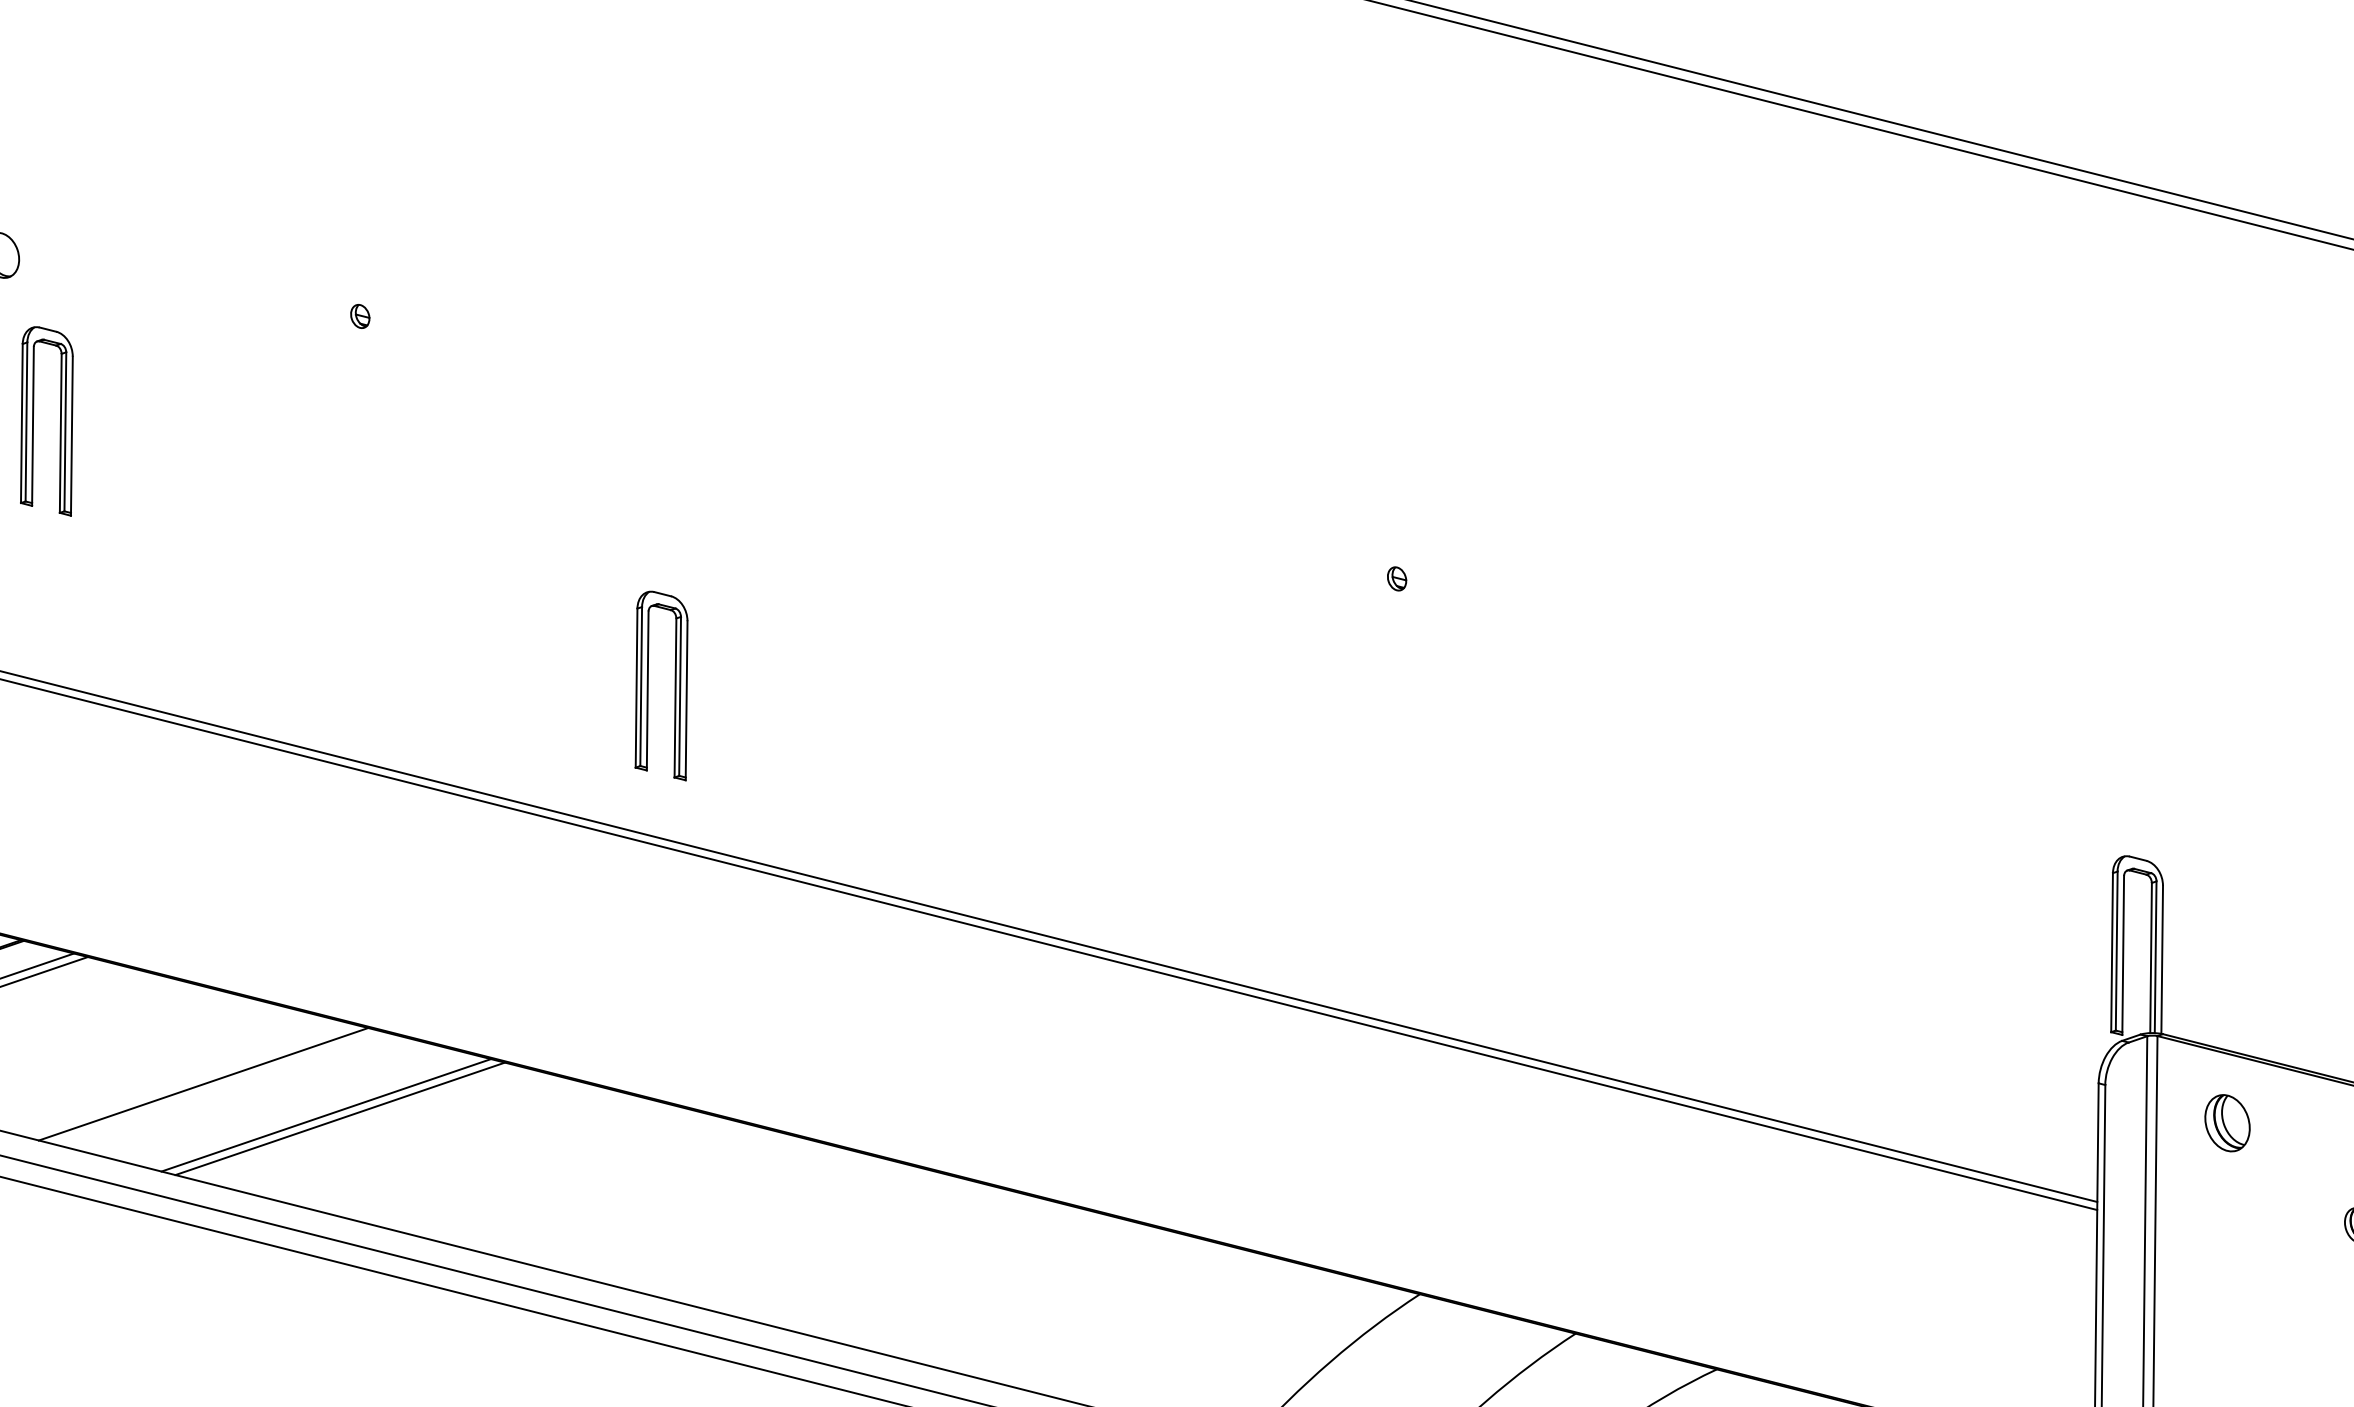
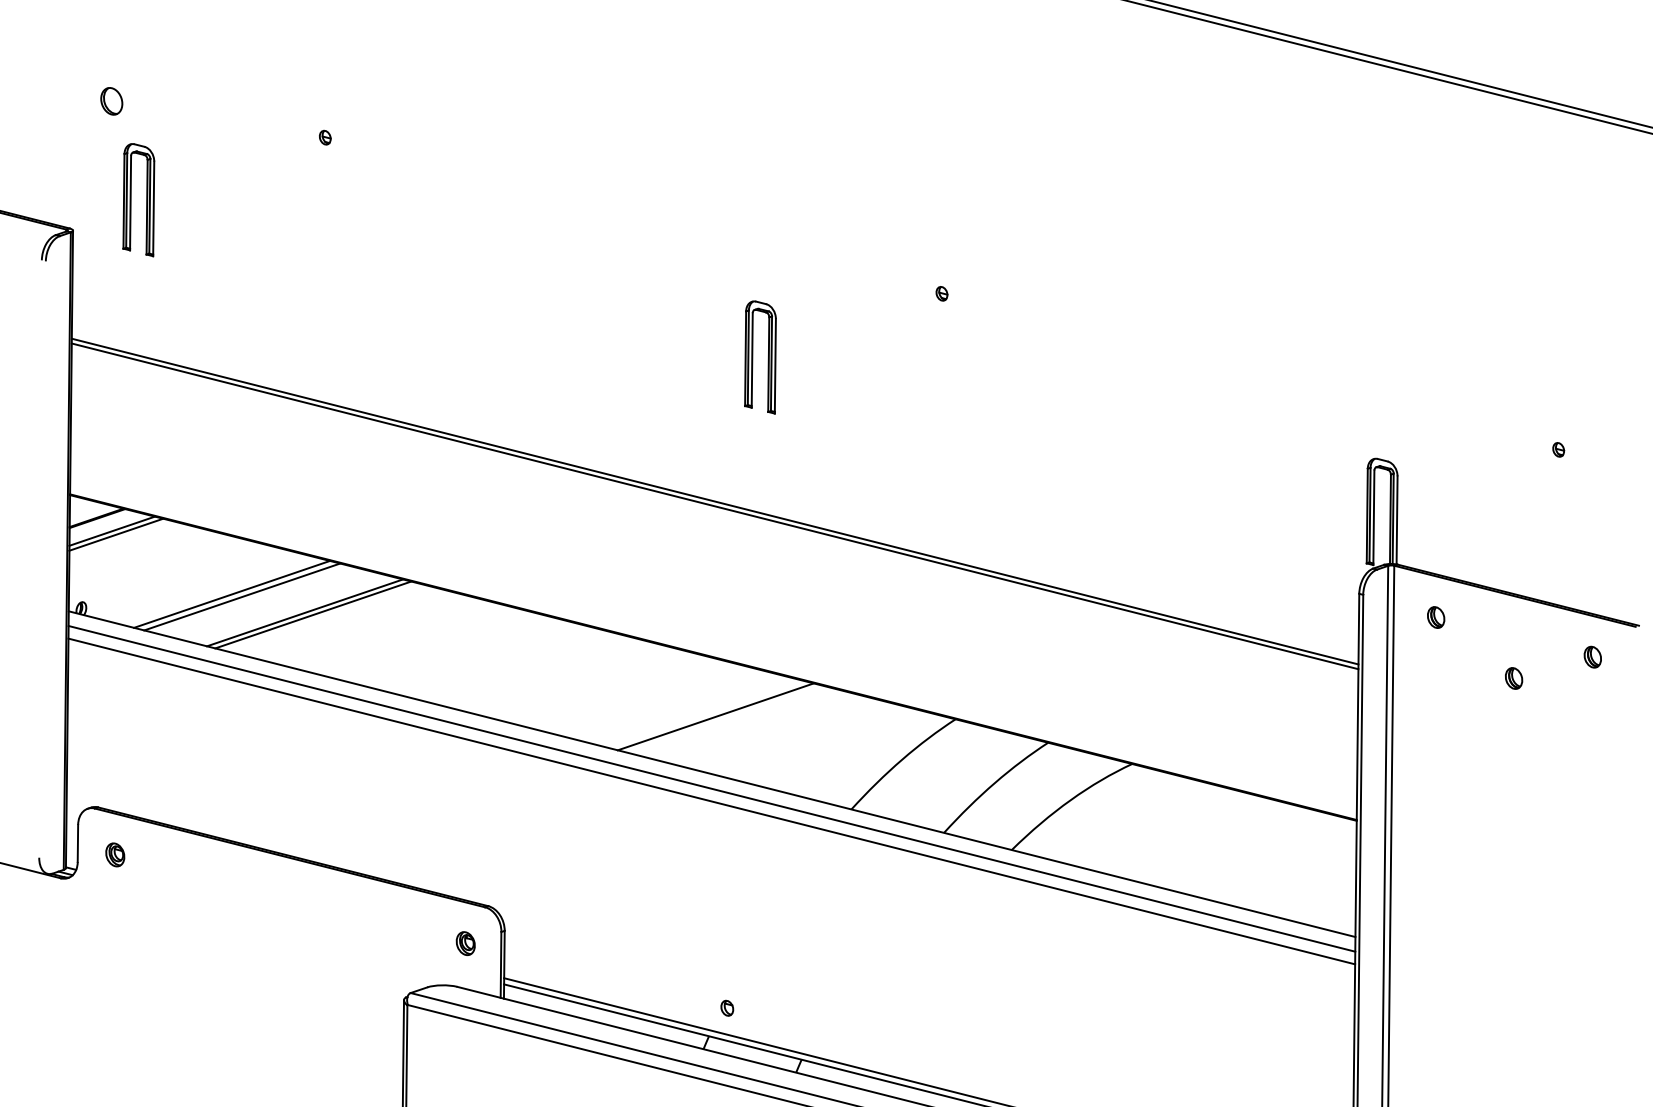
part: (649, 685) -> (753, 357), moved
line: (221, 1087) -> (242, 596), added
part: (2228, 1123) -> (1436, 617), size x0.62
line: (1016, 1289) -> (715, 716), added

